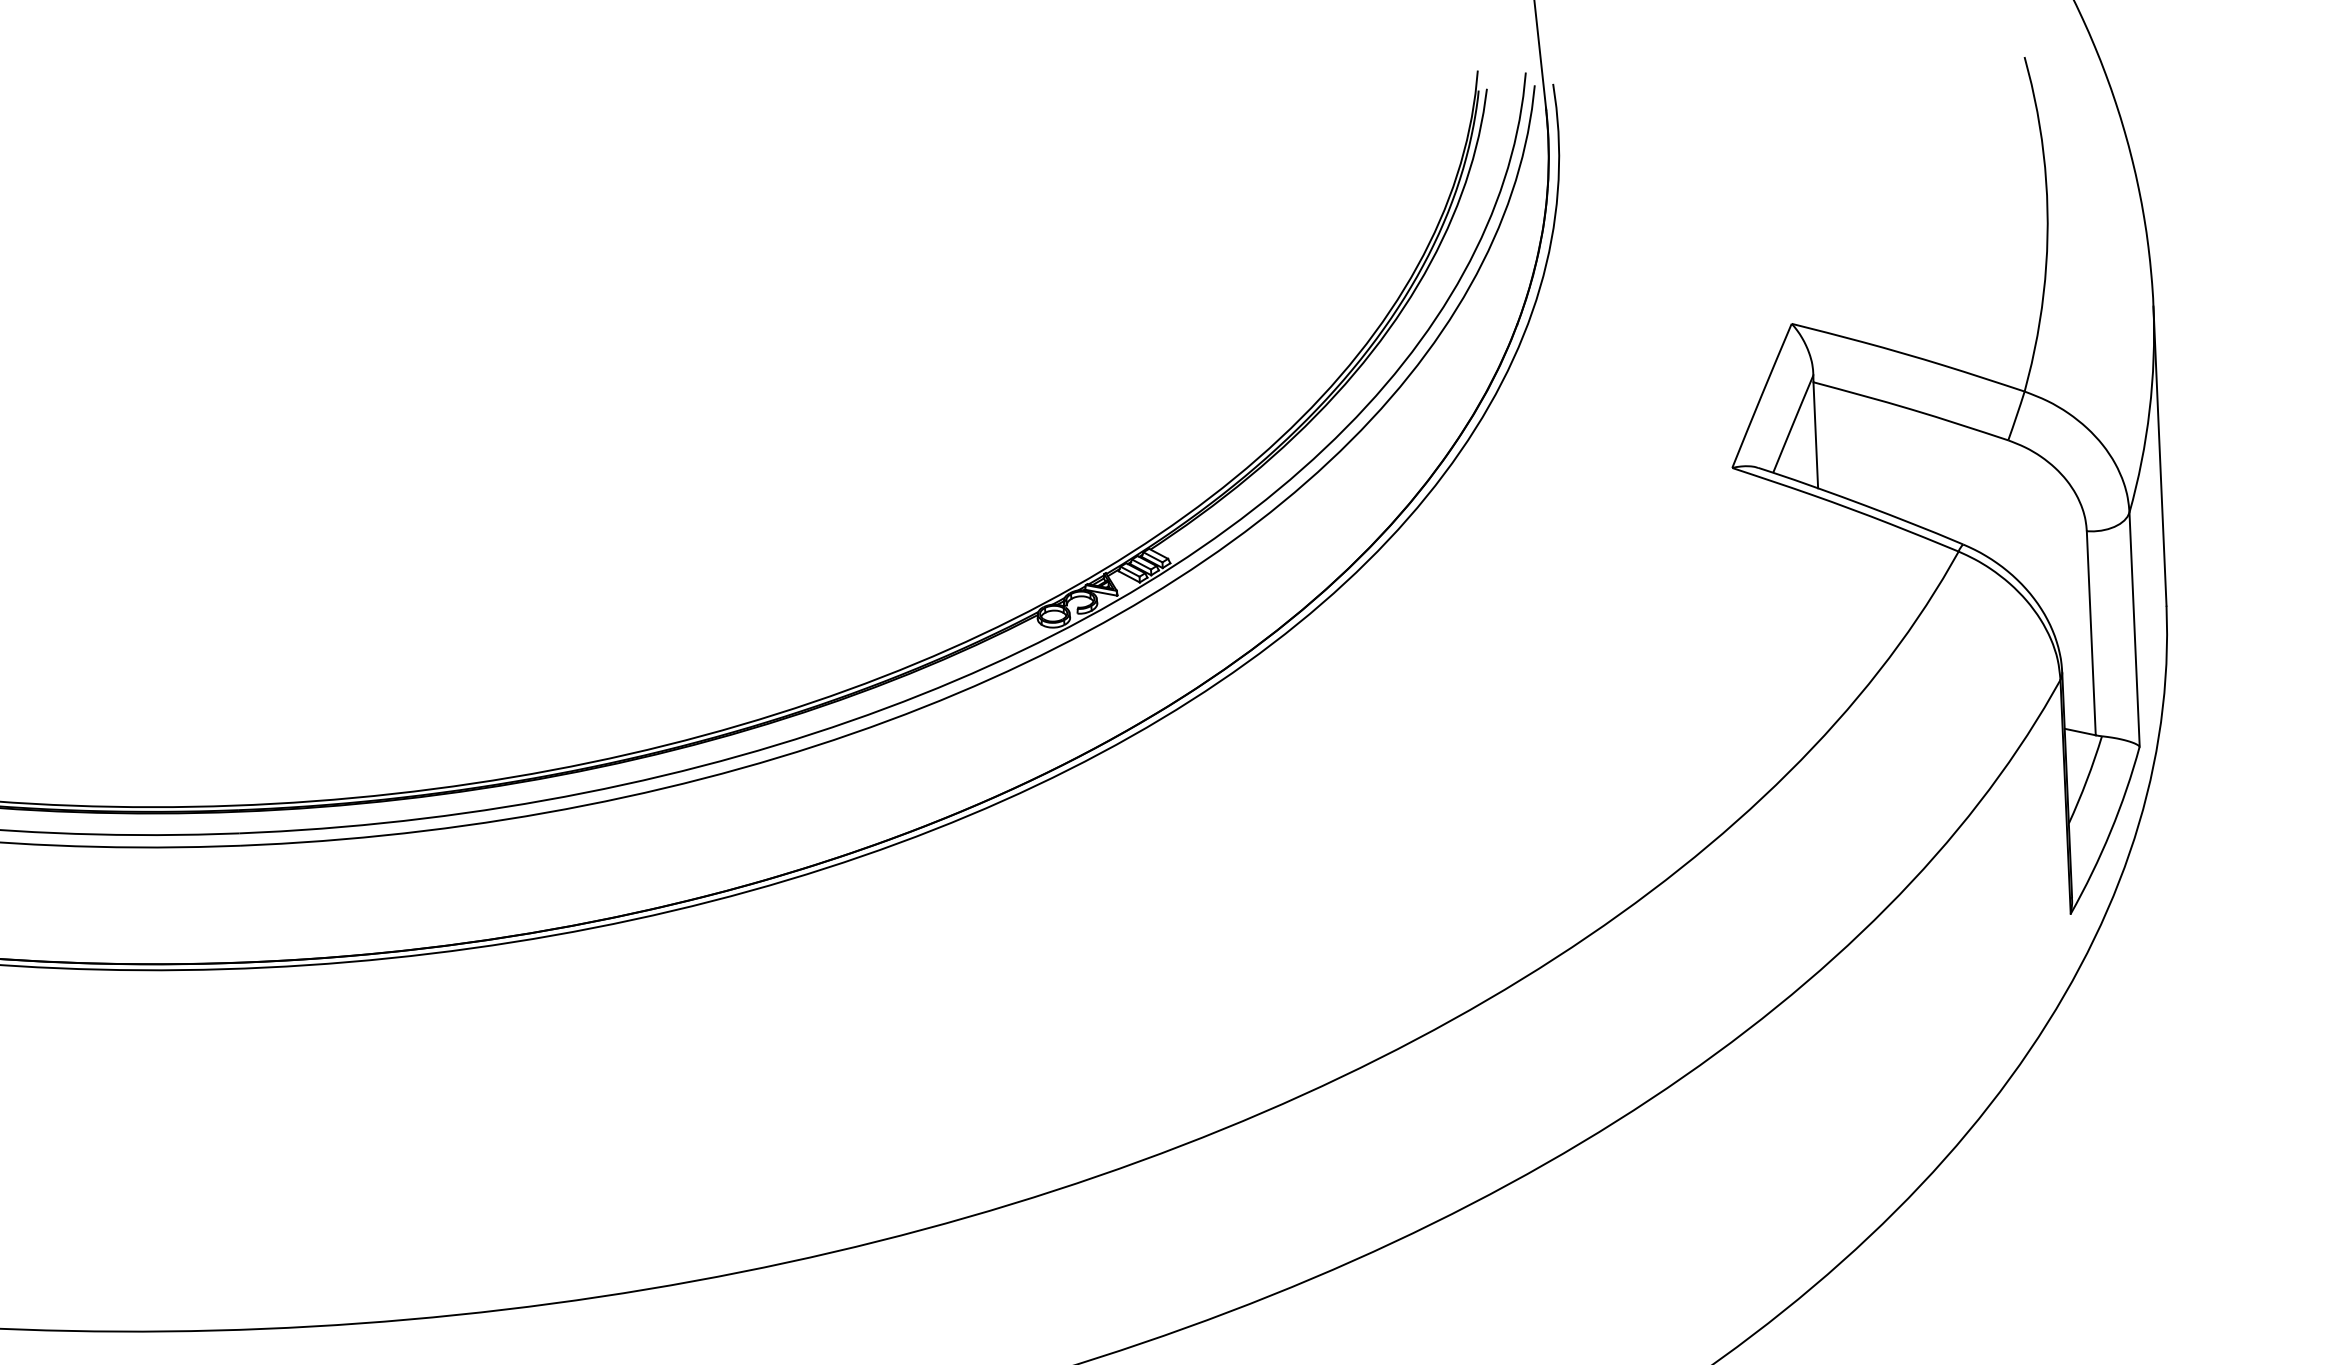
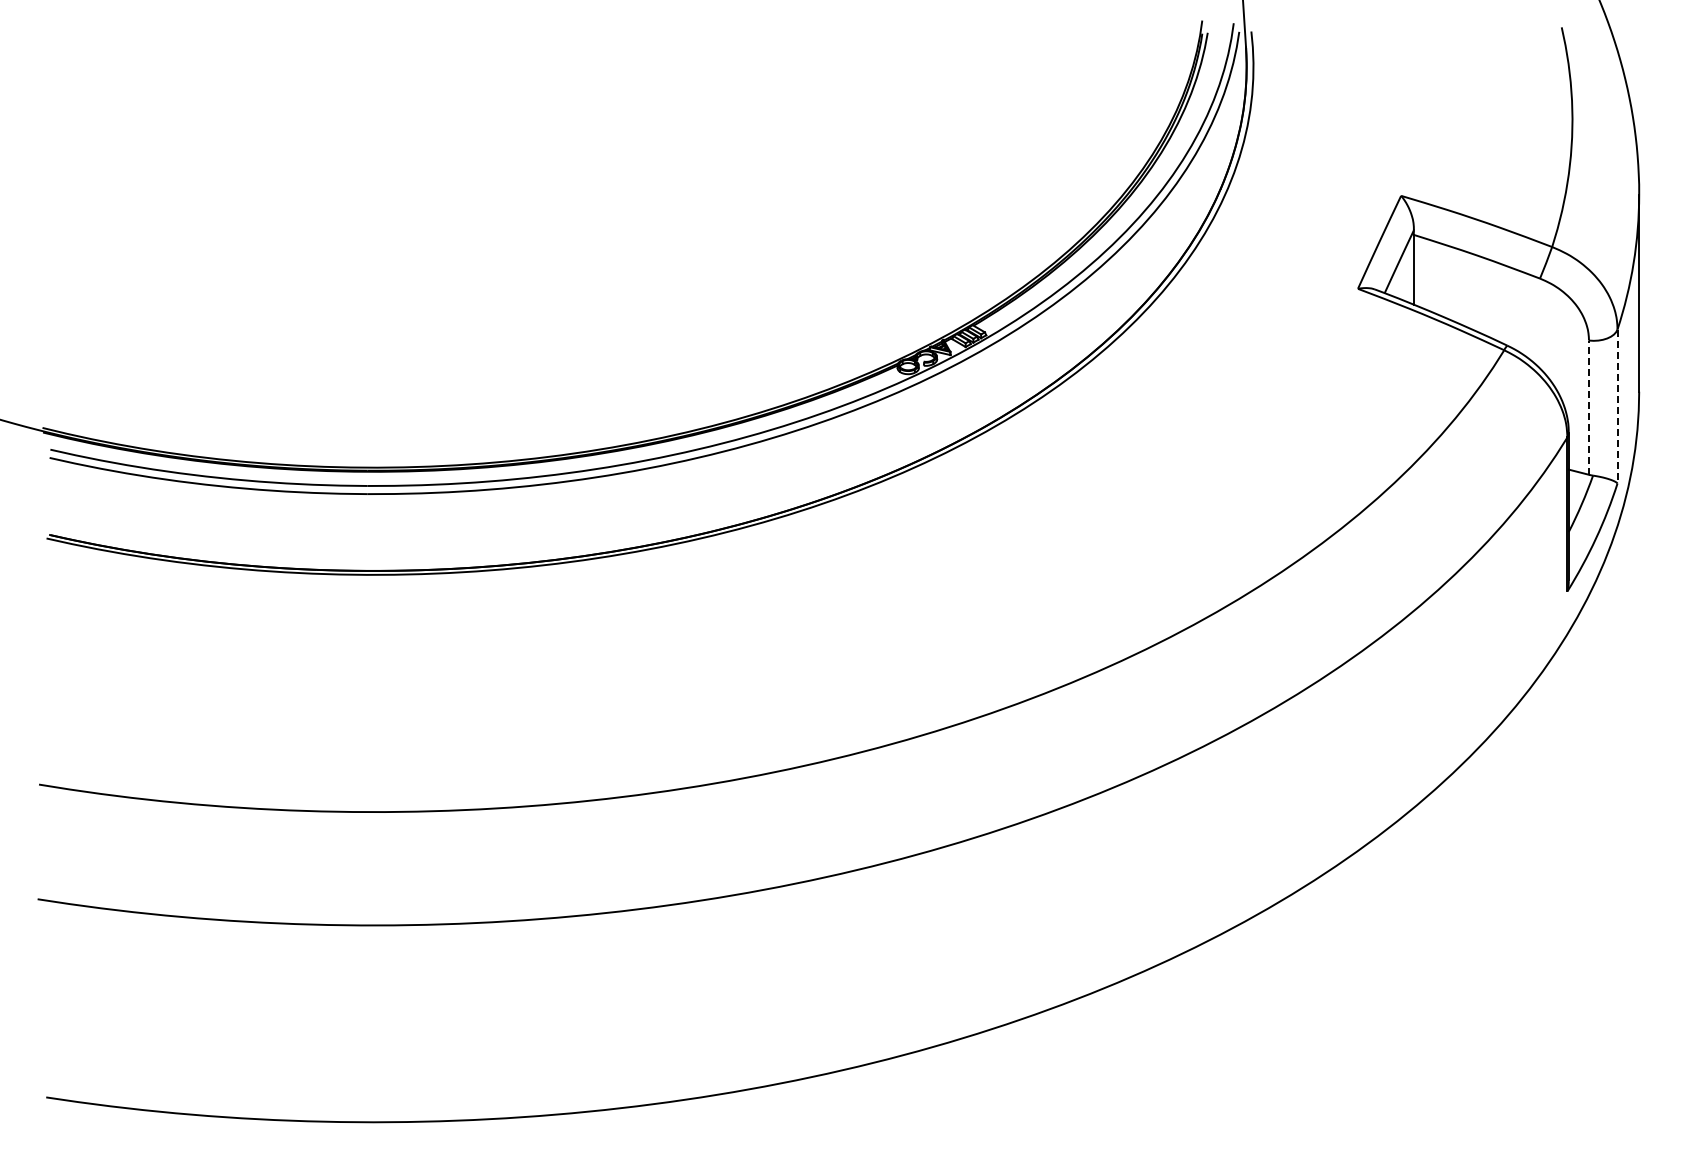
line: (2134, 629) -> (1617, 406), solid -> dashed
line: (2092, 632) -> (1589, 407), solid -> dashed

